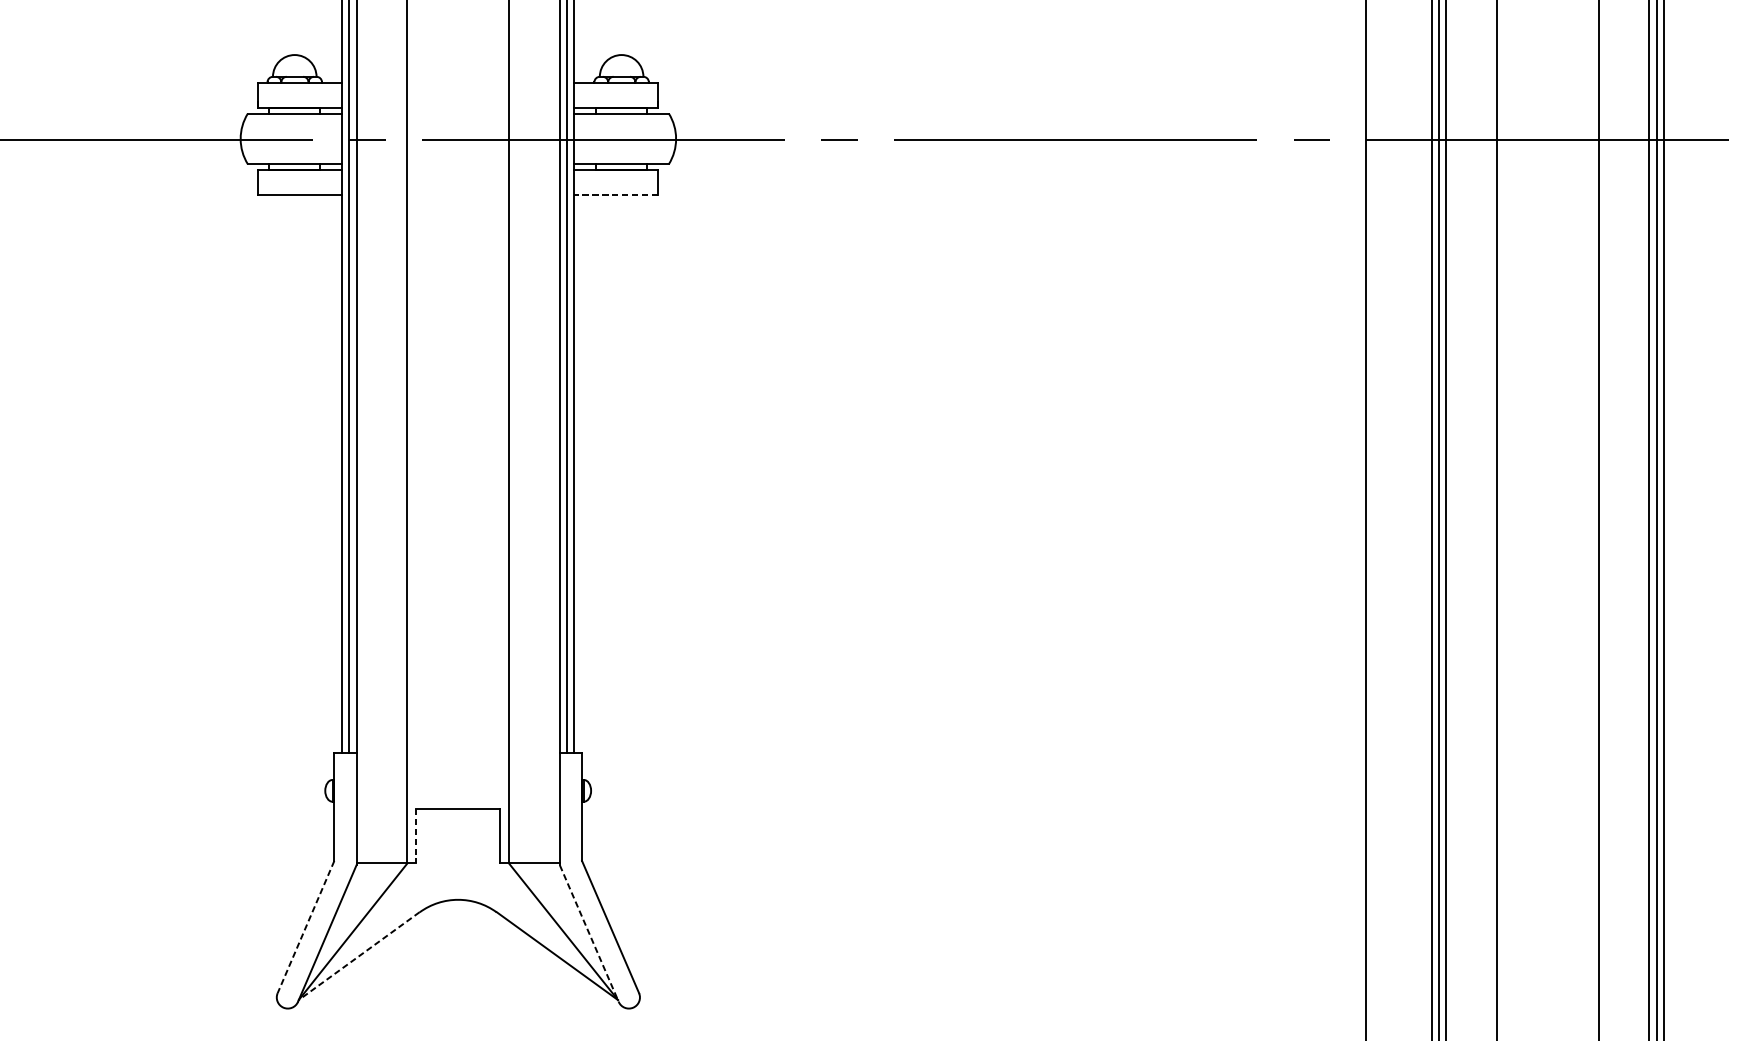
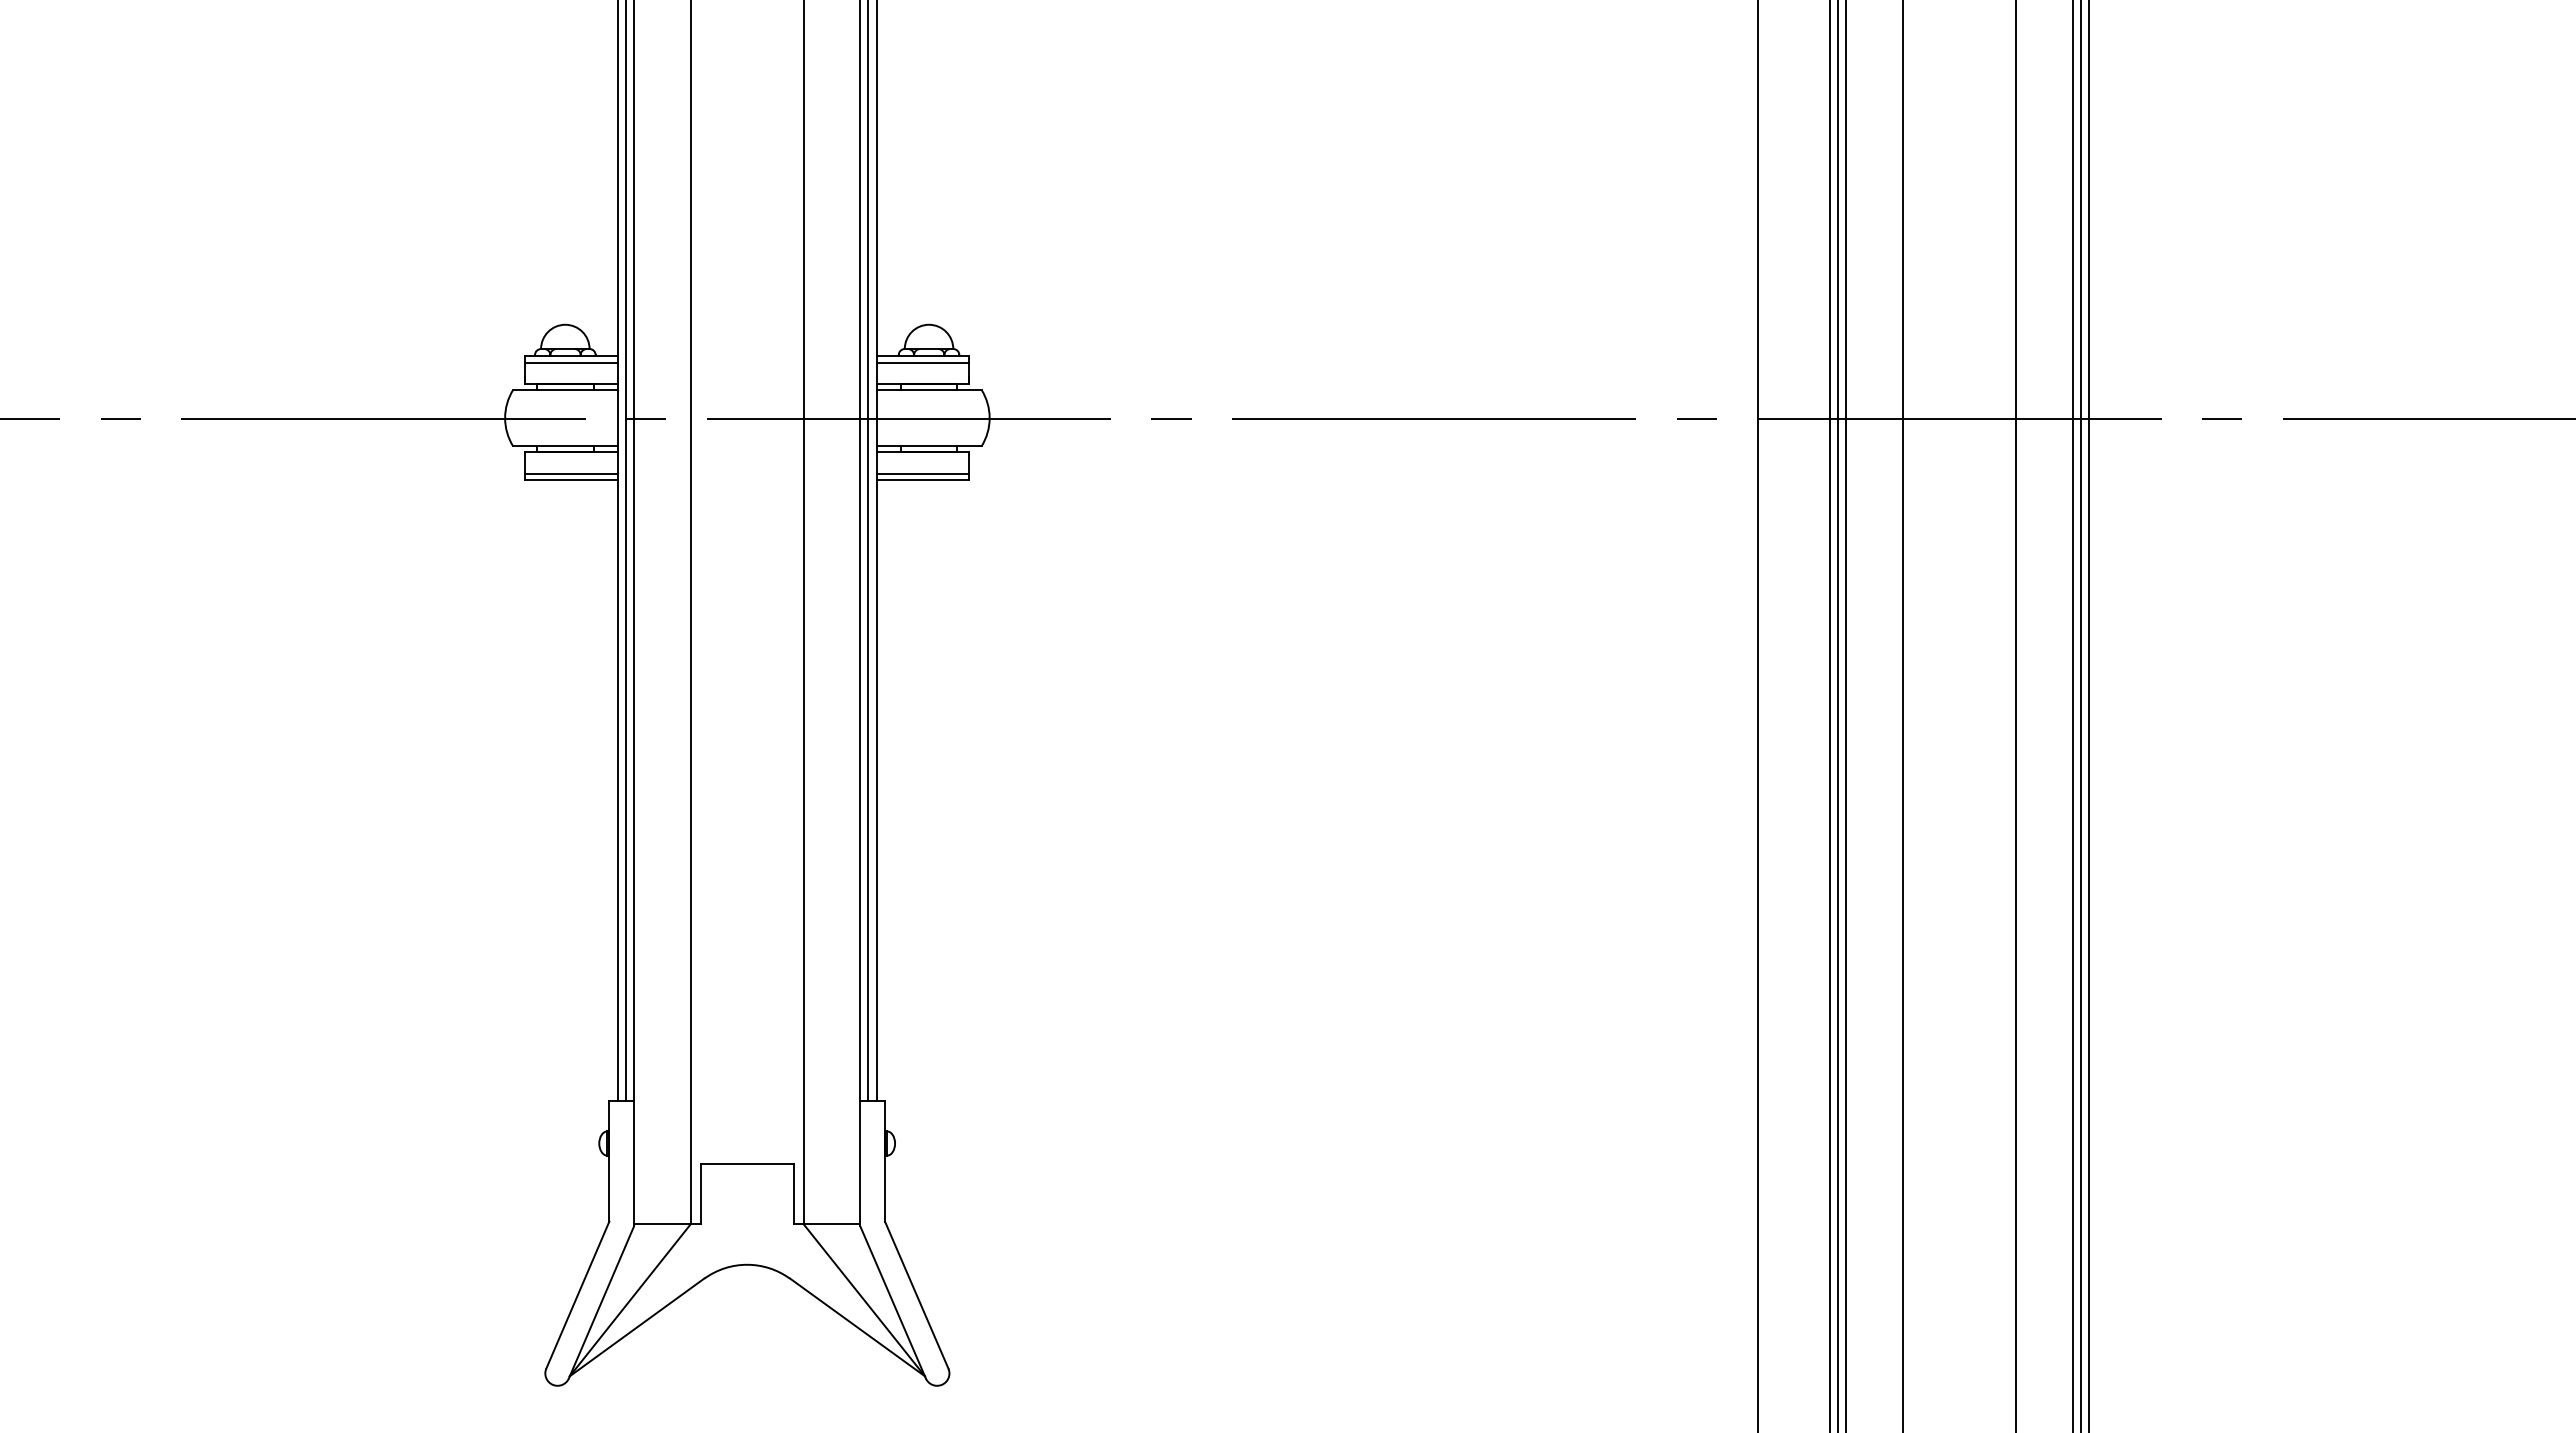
line: (299, 88) -> (570, 362), added
line: (615, 88) -> (922, 362), added
line: (299, 188) -> (570, 473), added
line: (615, 188) -> (922, 473), added
line: (615, 194) -> (922, 480), dashed -> solid
line: (416, 836) -> (700, 1194), dashed -> solid
line: (305, 927) -> (577, 1295), dashed -> solid
line: (589, 933) -> (893, 1302), dashed -> solid
line: (358, 956) -> (636, 1327), dashed -> solid

